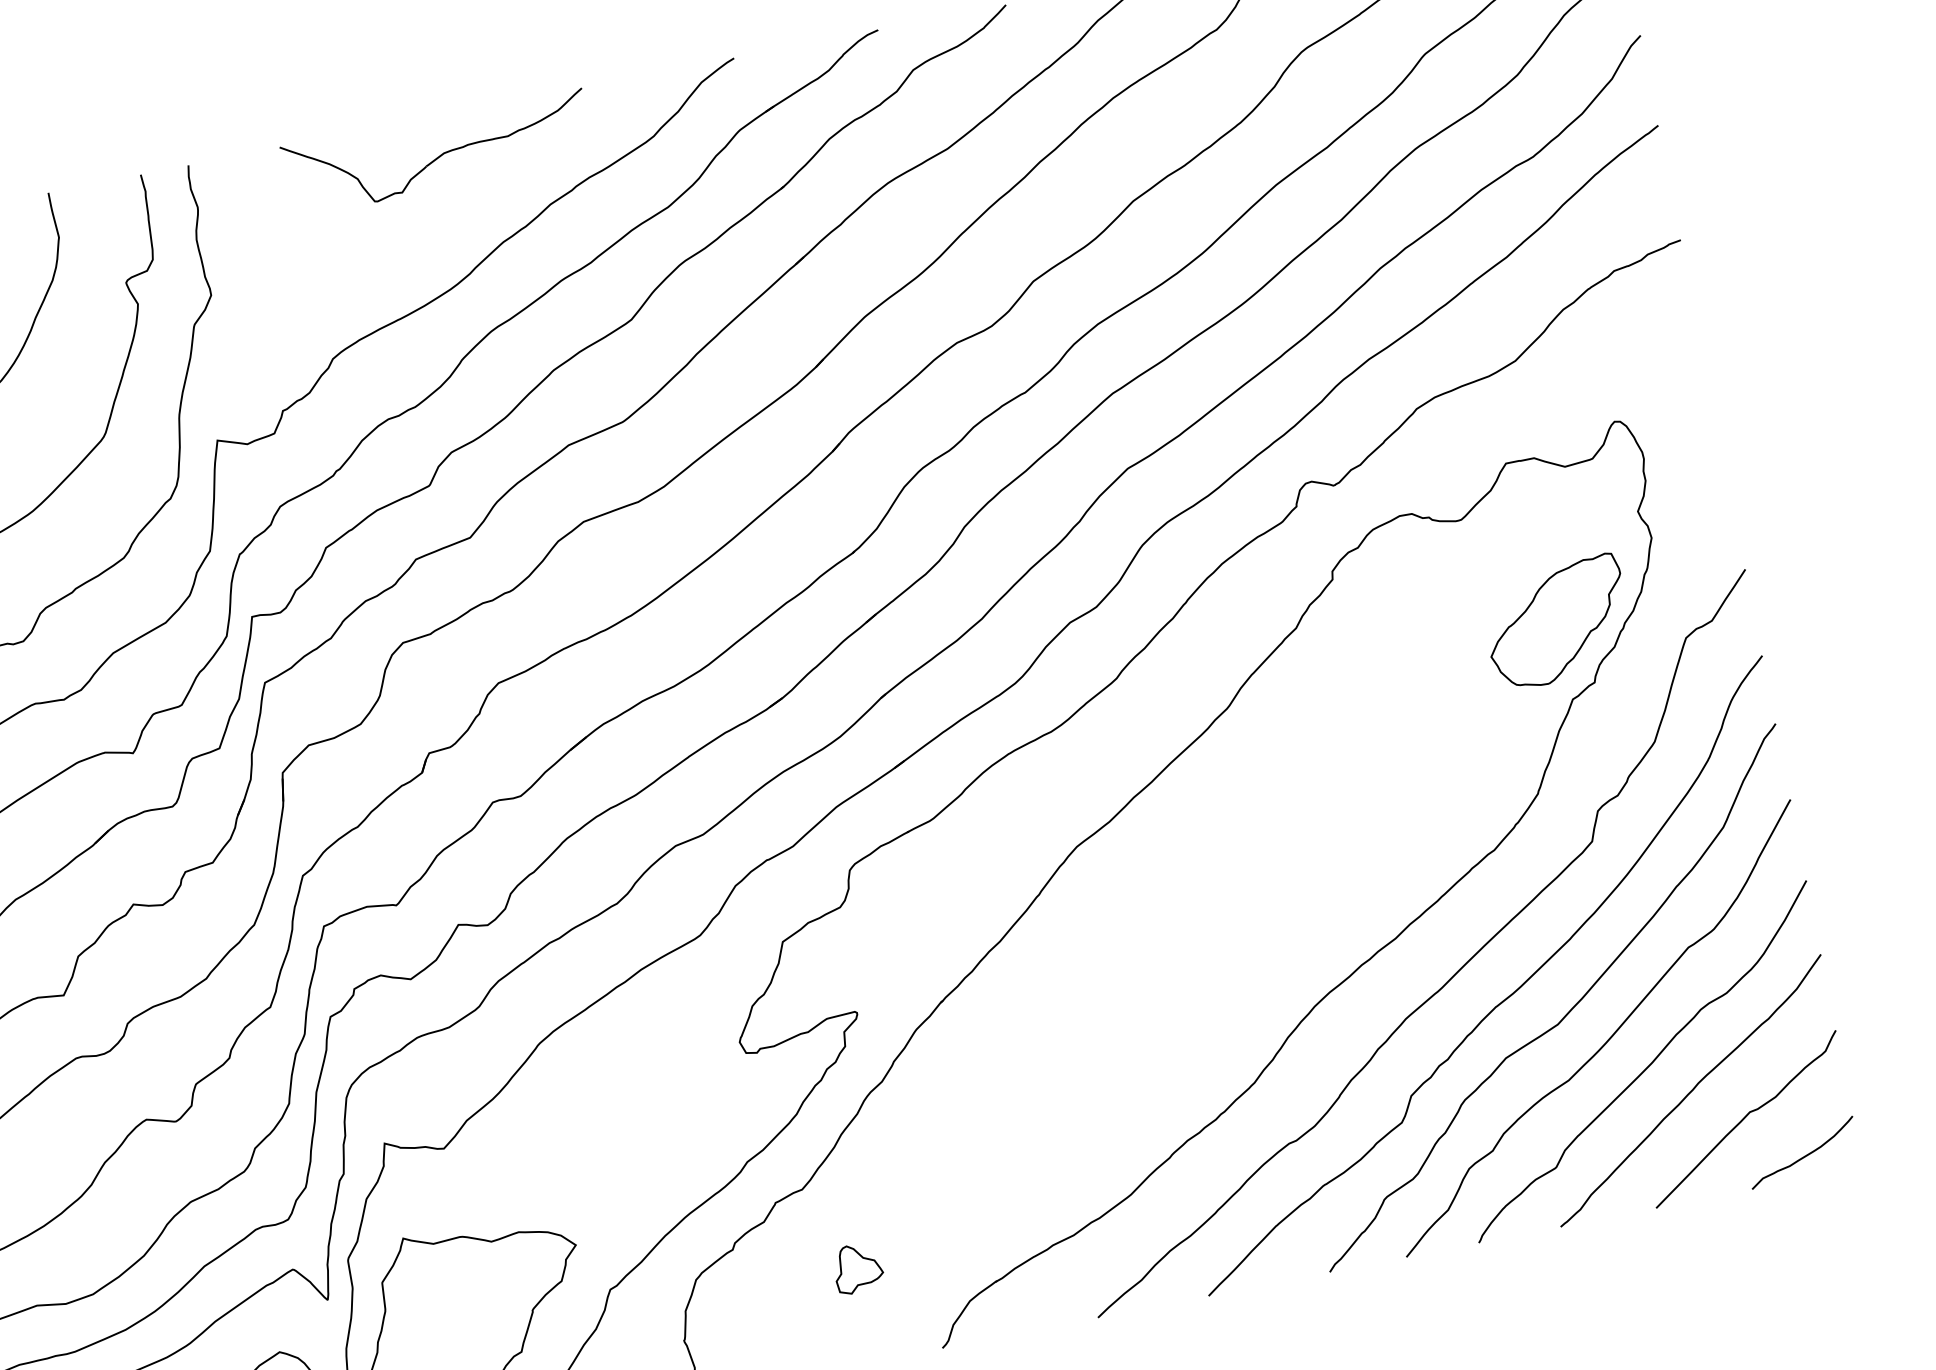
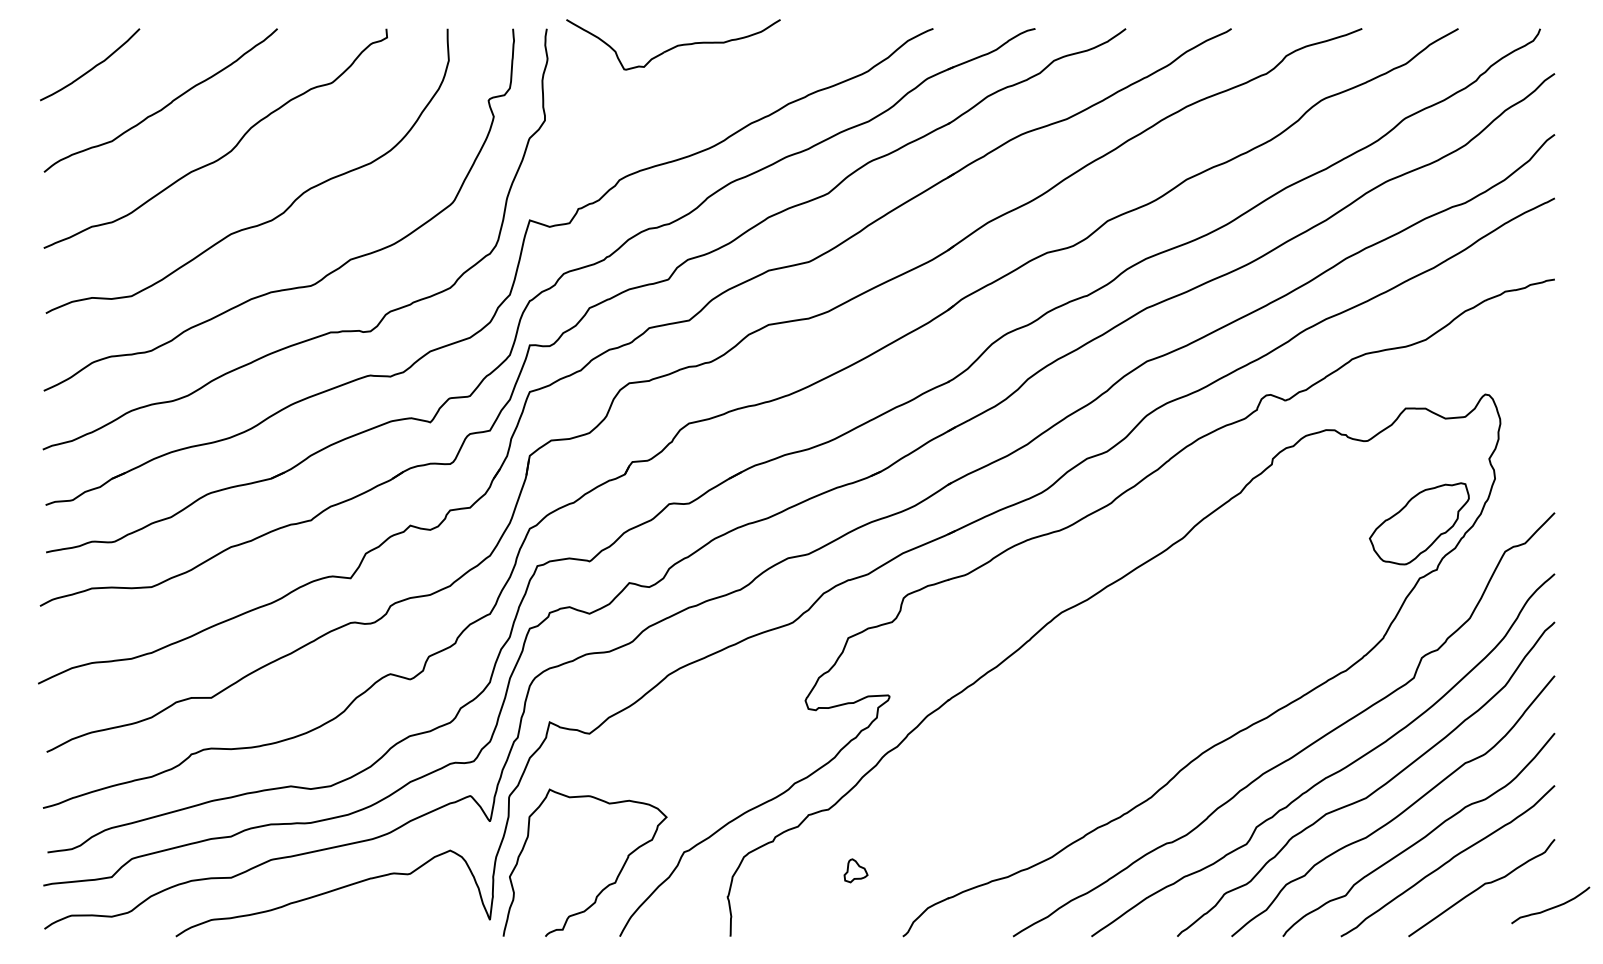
part: (437, 152) -> (673, 44), moved
curve: (1802, 1155) -> (1550, 907), moved
part: (857, 1268) -> (855, 870), size x0.7

